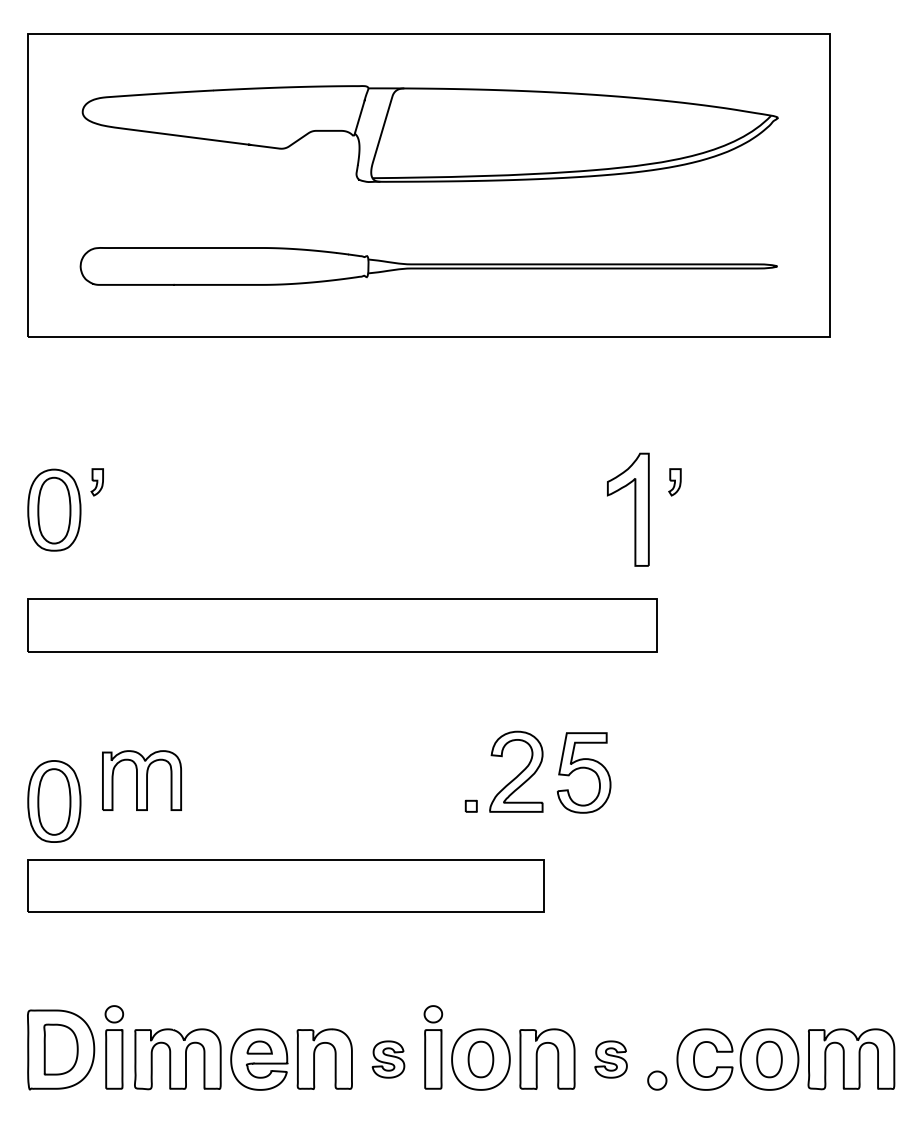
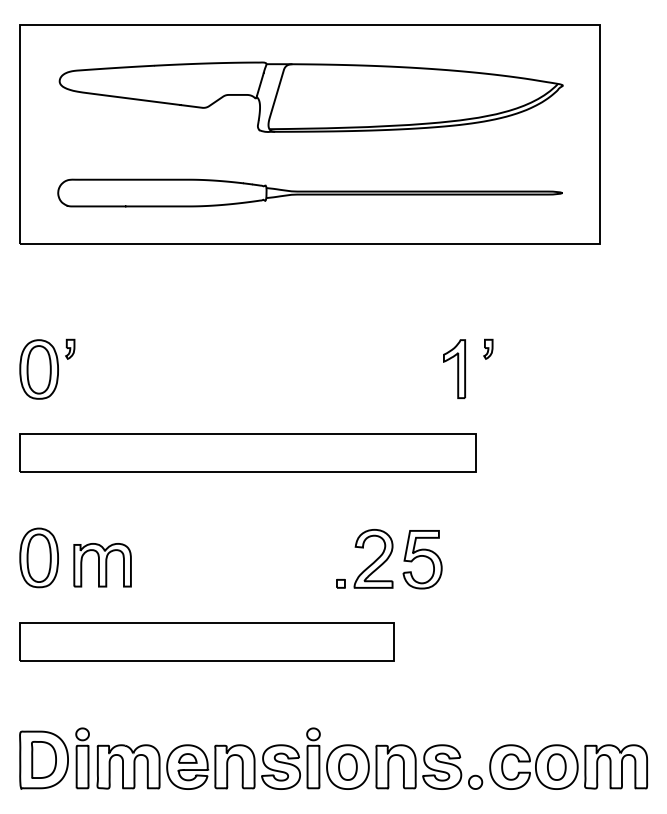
part: (627, 509) -> (454, 369), size x0.71
part: (54, 801) -> (39, 557), moved
part: (388, 1059) -> (281, 767), size x1.67
part: (610, 1059) -> (441, 767), size x1.67

